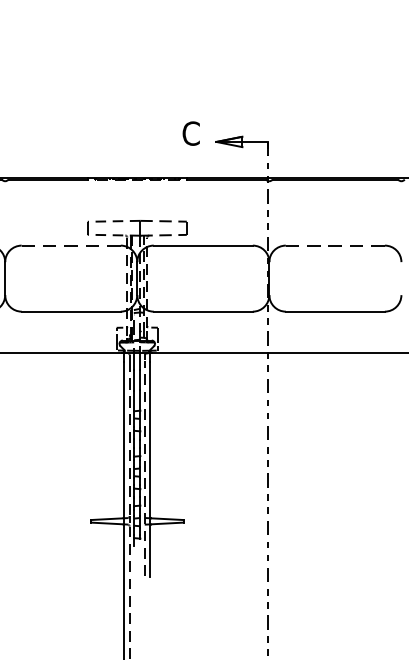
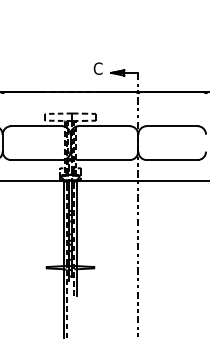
line: (71, 246) -> (36, 126), dashed -> solid
line: (334, 246) -> (171, 126), dashed -> solid

